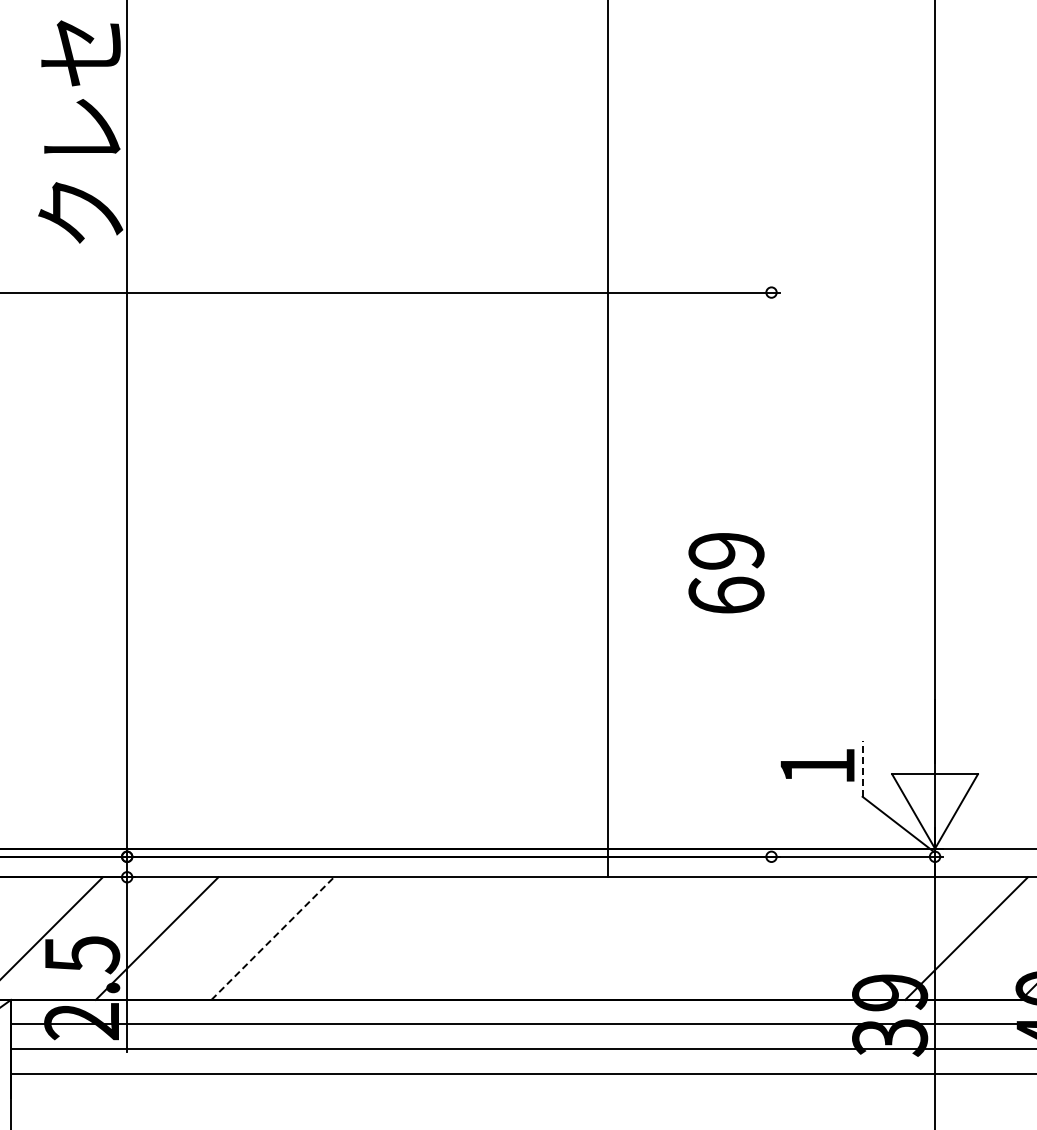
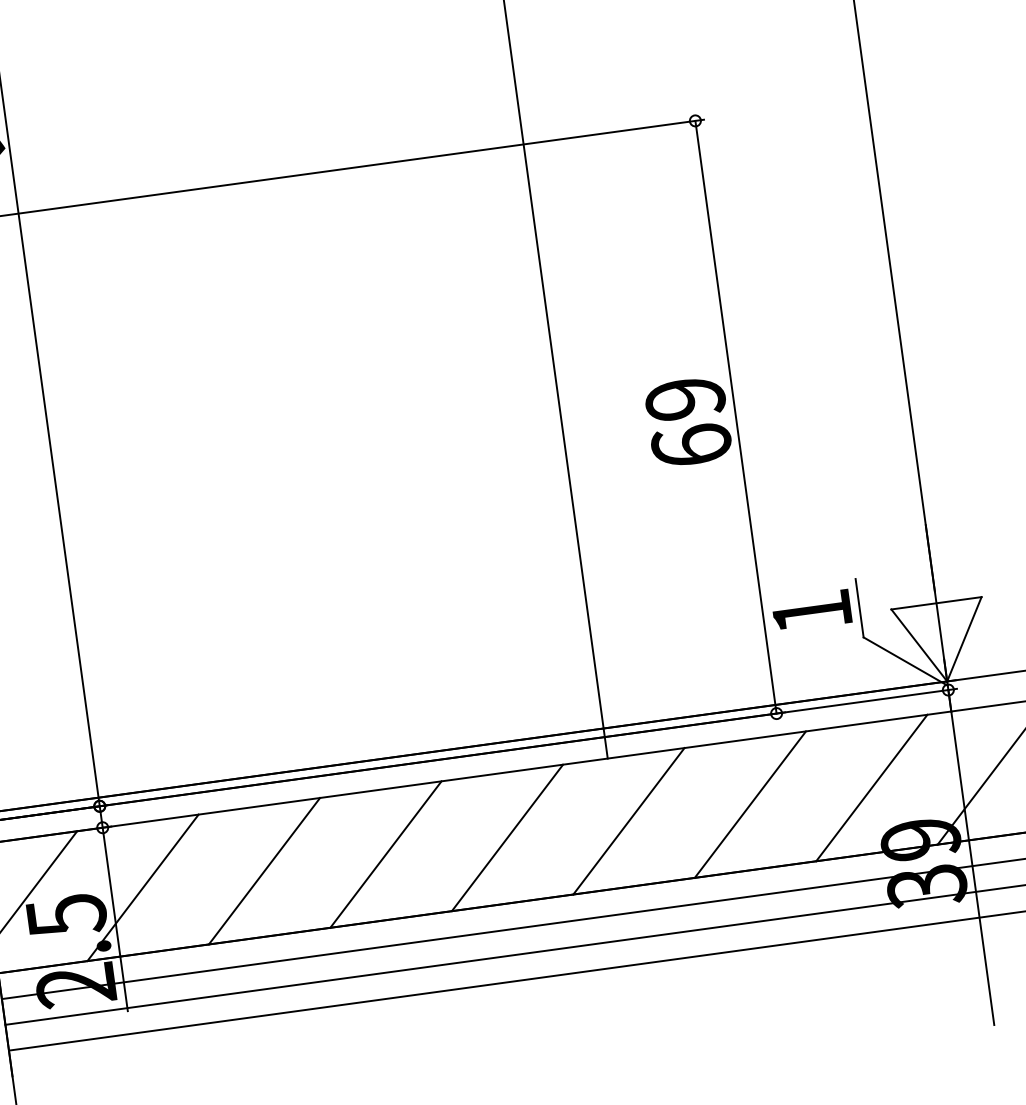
line: (771, 574) -> (735, 417), added
line: (862, 769) -> (859, 608), dashed -> solid
line: (272, 938) -> (264, 871), dashed -> solid
line: (388, 938) -> (386, 854), added
line: (503, 938) -> (506, 837), added
line: (619, 938) -> (628, 821), added
line: (735, 938) -> (750, 804), added
line: (850, 938) -> (871, 788), added

